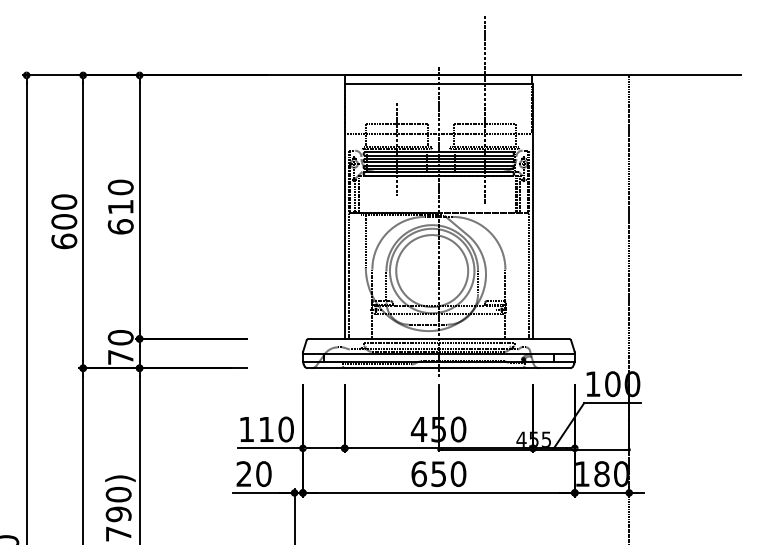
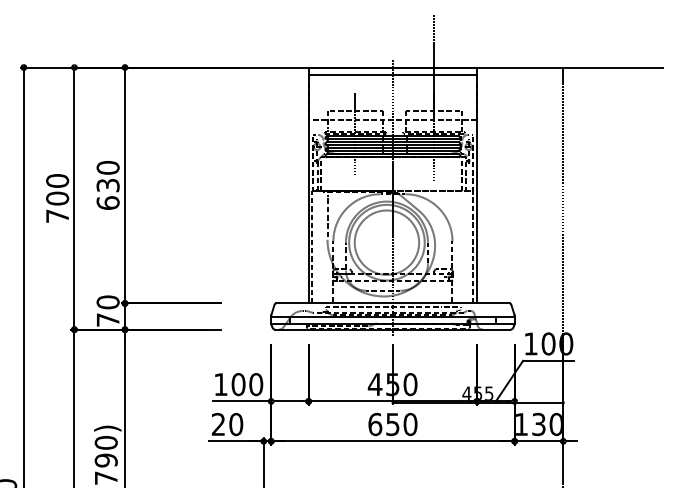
text: (120, 206) -> (107, 184), 610 -> 630
text: (64, 241) -> (57, 216), 600 -> 700
text: (266, 429) -> (238, 384), 110 -> 100
text: (601, 473) -> (538, 423), 180 -> 130

